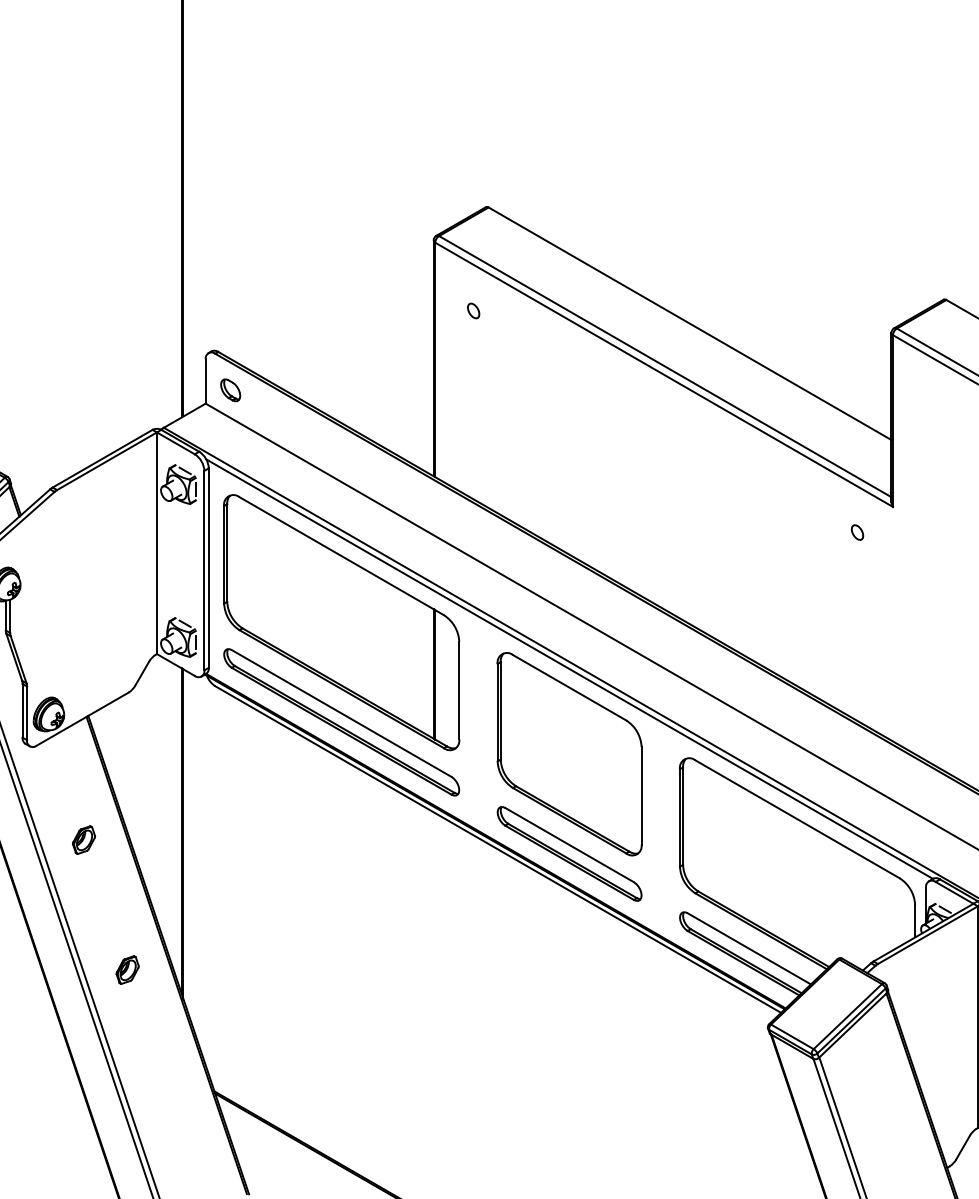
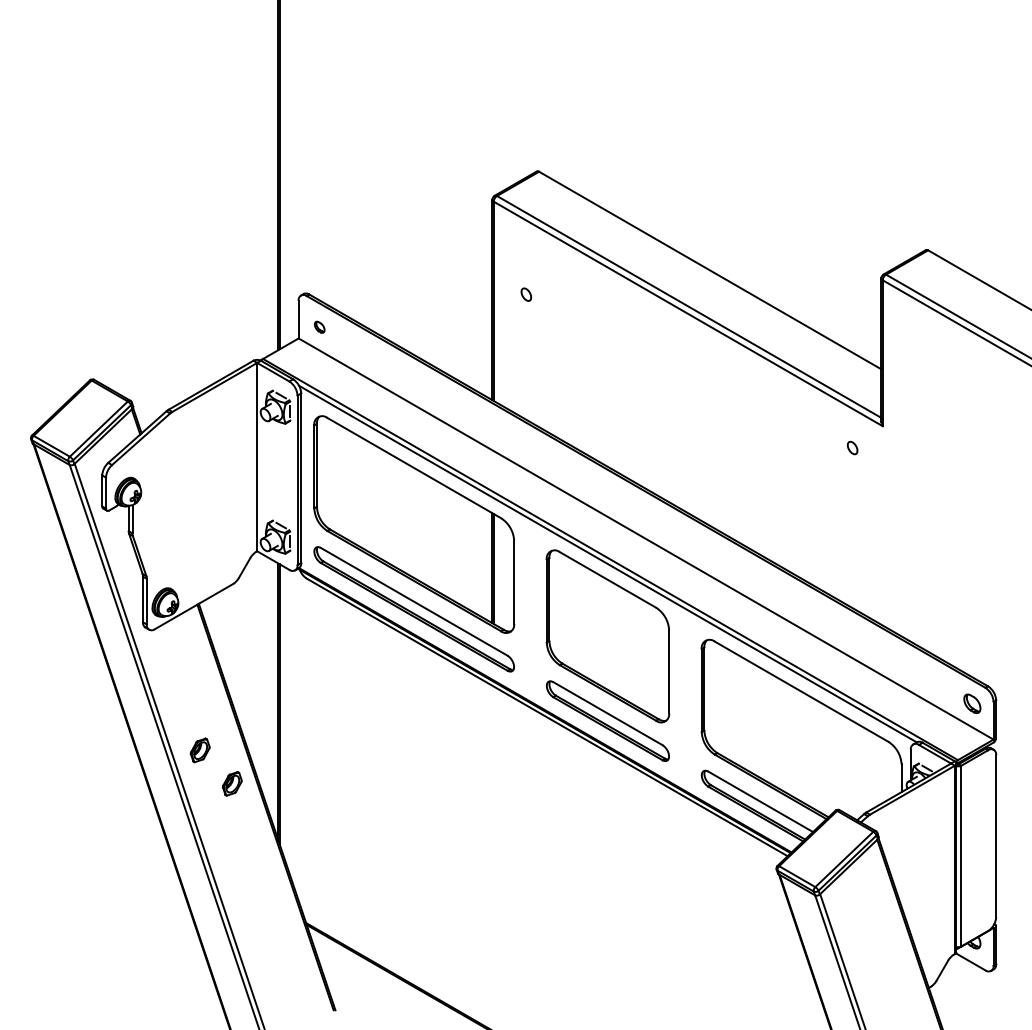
part: (473, 310) -> (526, 294), moved
part: (230, 390) -> (319, 327), size x0.6
part: (83, 840) -> (199, 750), moved
part: (126, 969) -> (231, 783), moved

